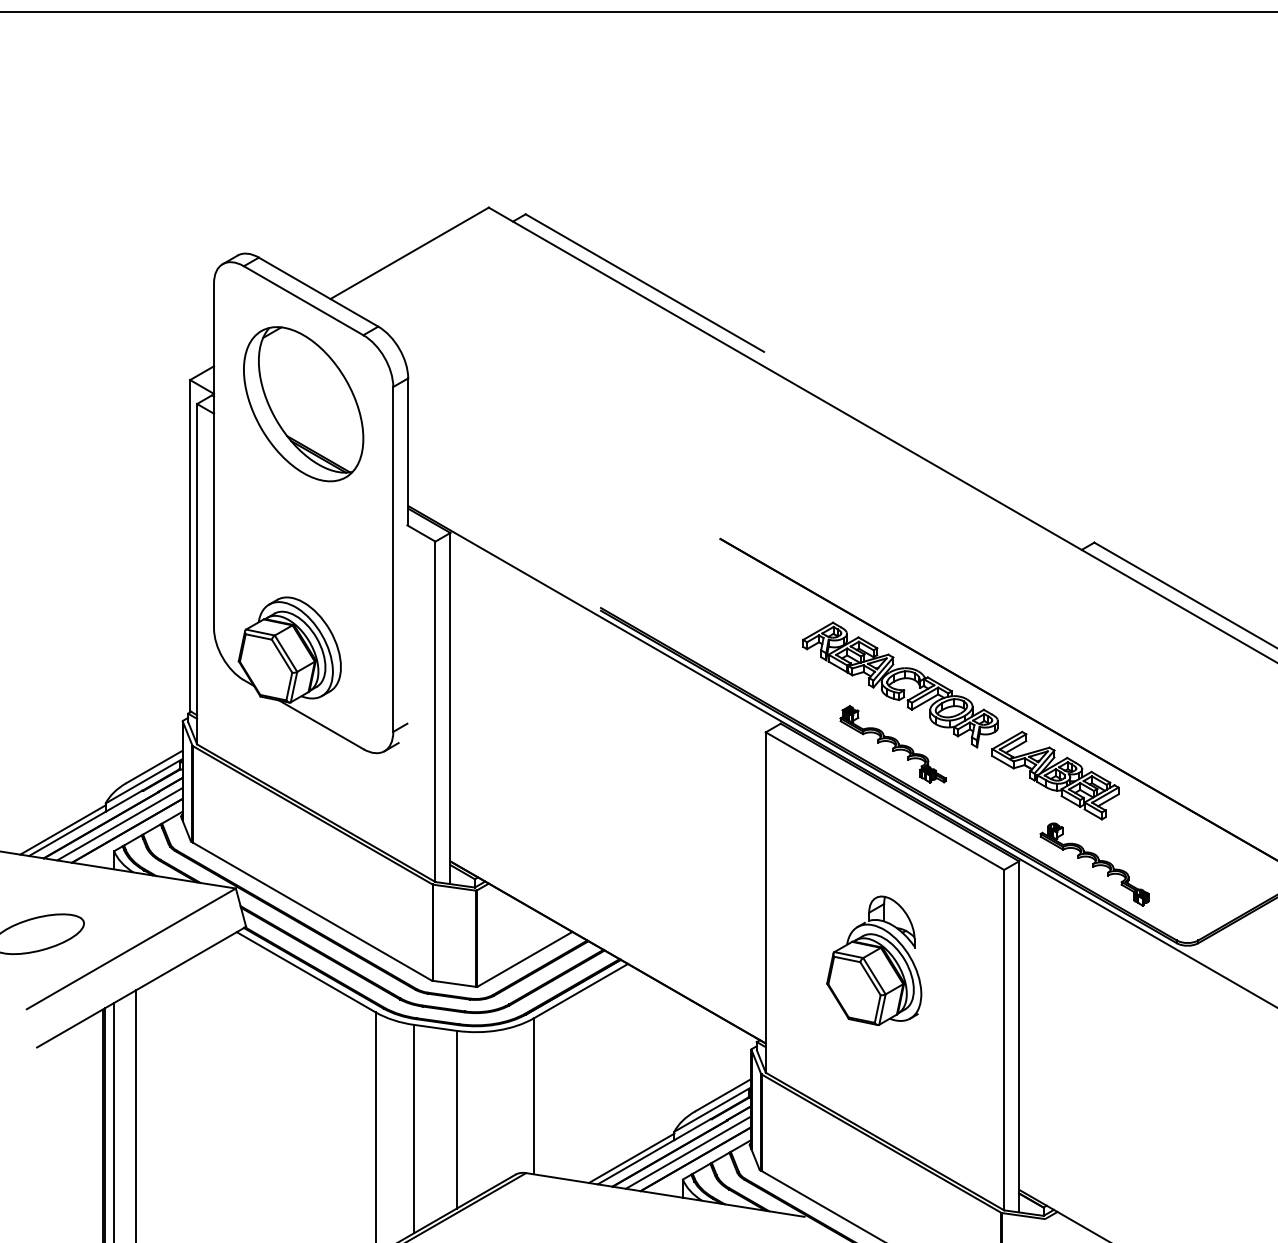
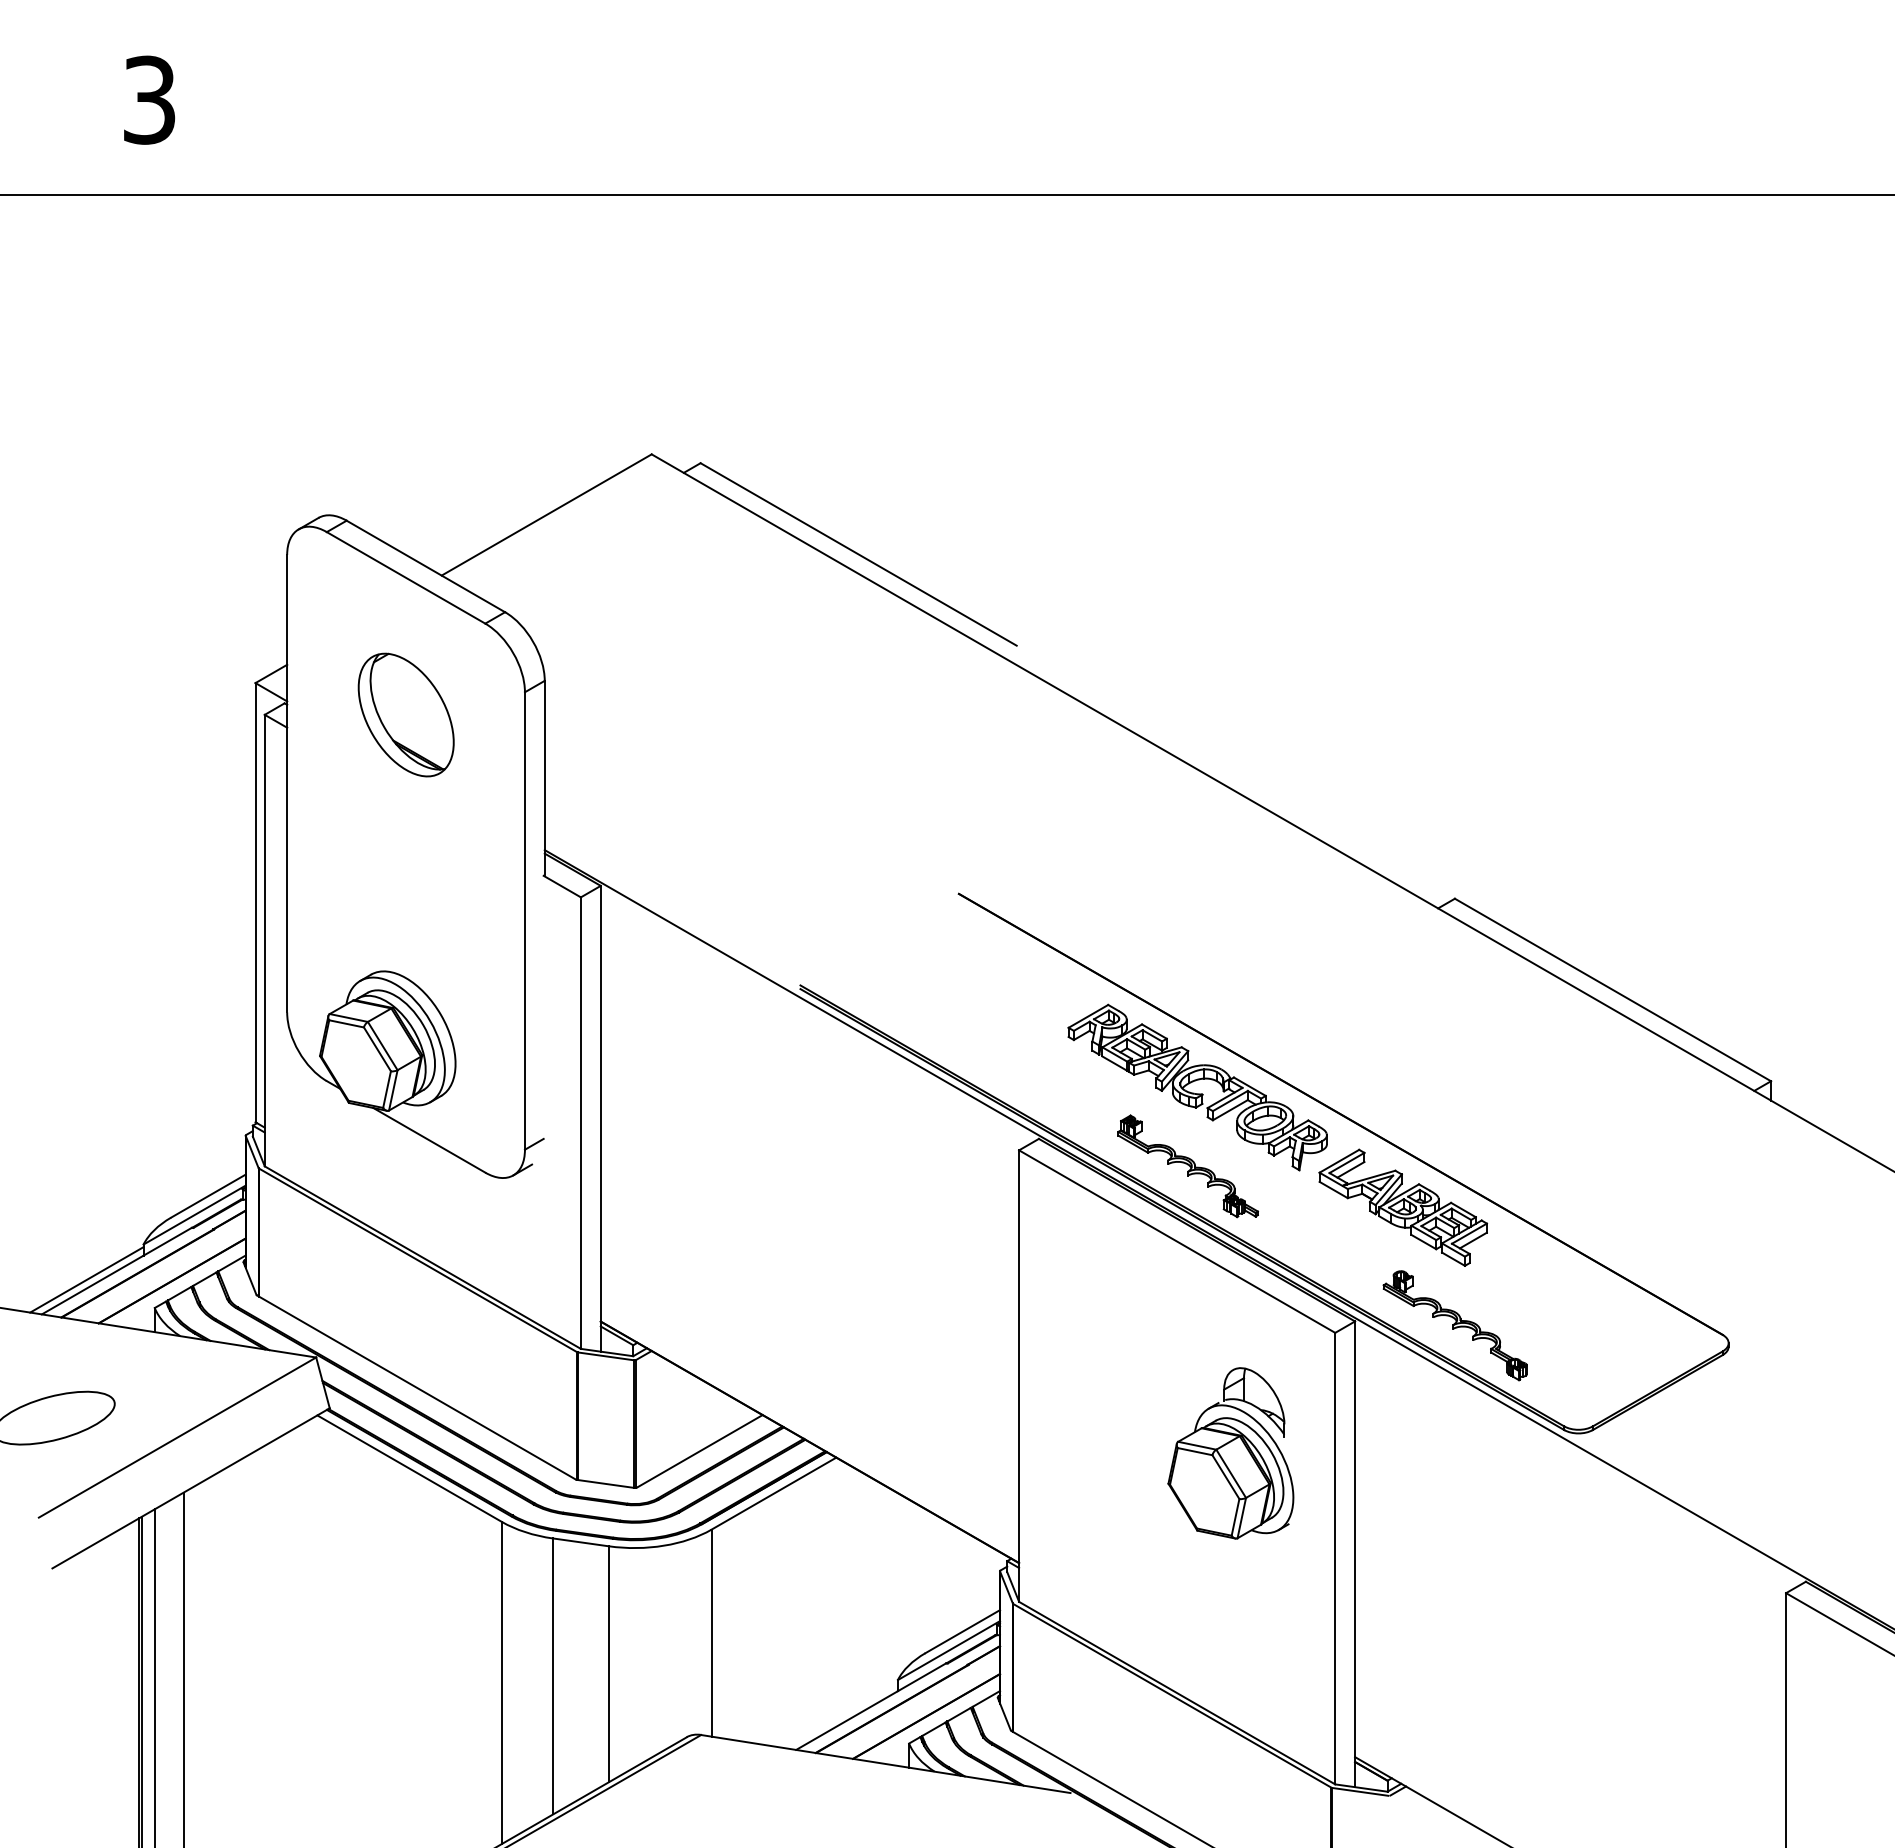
part: (303, 403) -> (406, 714), size x0.6
line: (120, 824) -> (162, 1272), removed
part: (873, 960) -> (1230, 1453), moved
line: (688, 1152) -> (916, 1707), removed
line: (631, 1158) -> (840, 1715), removed

